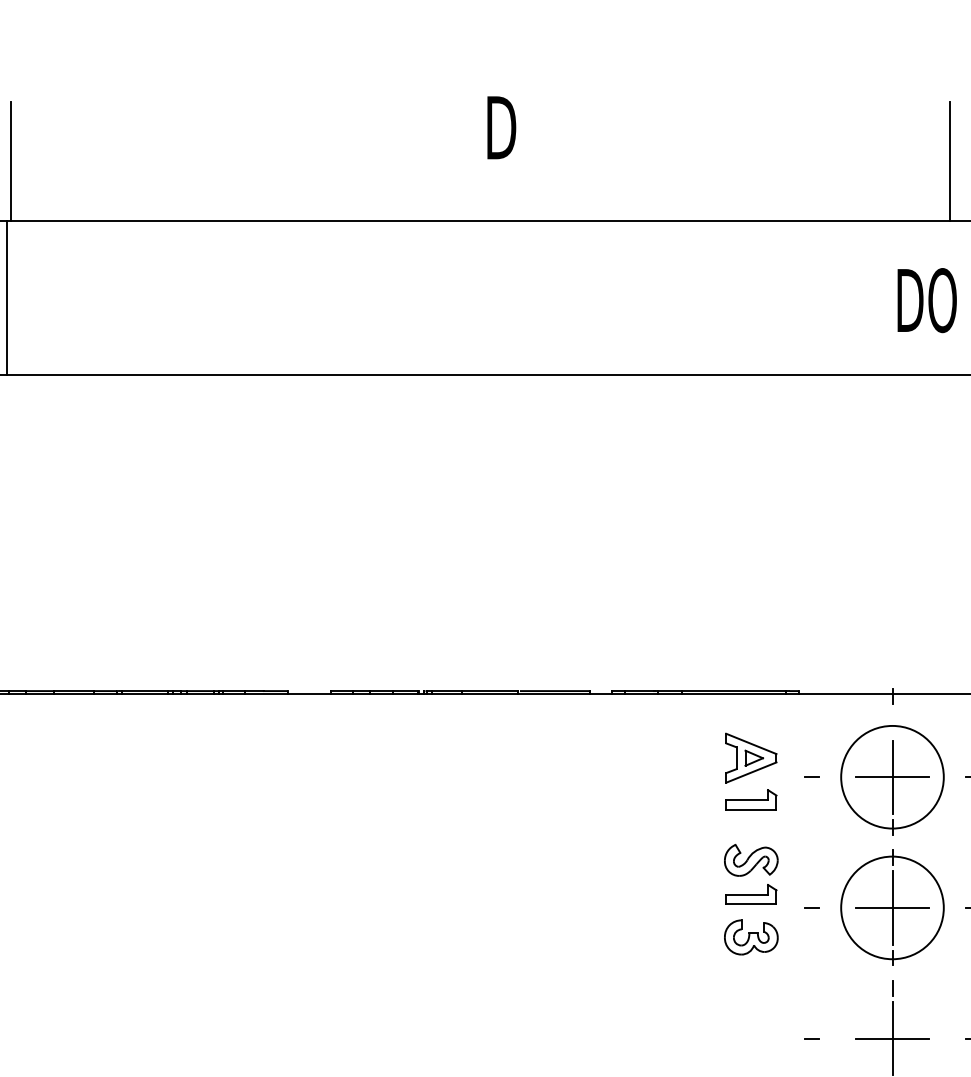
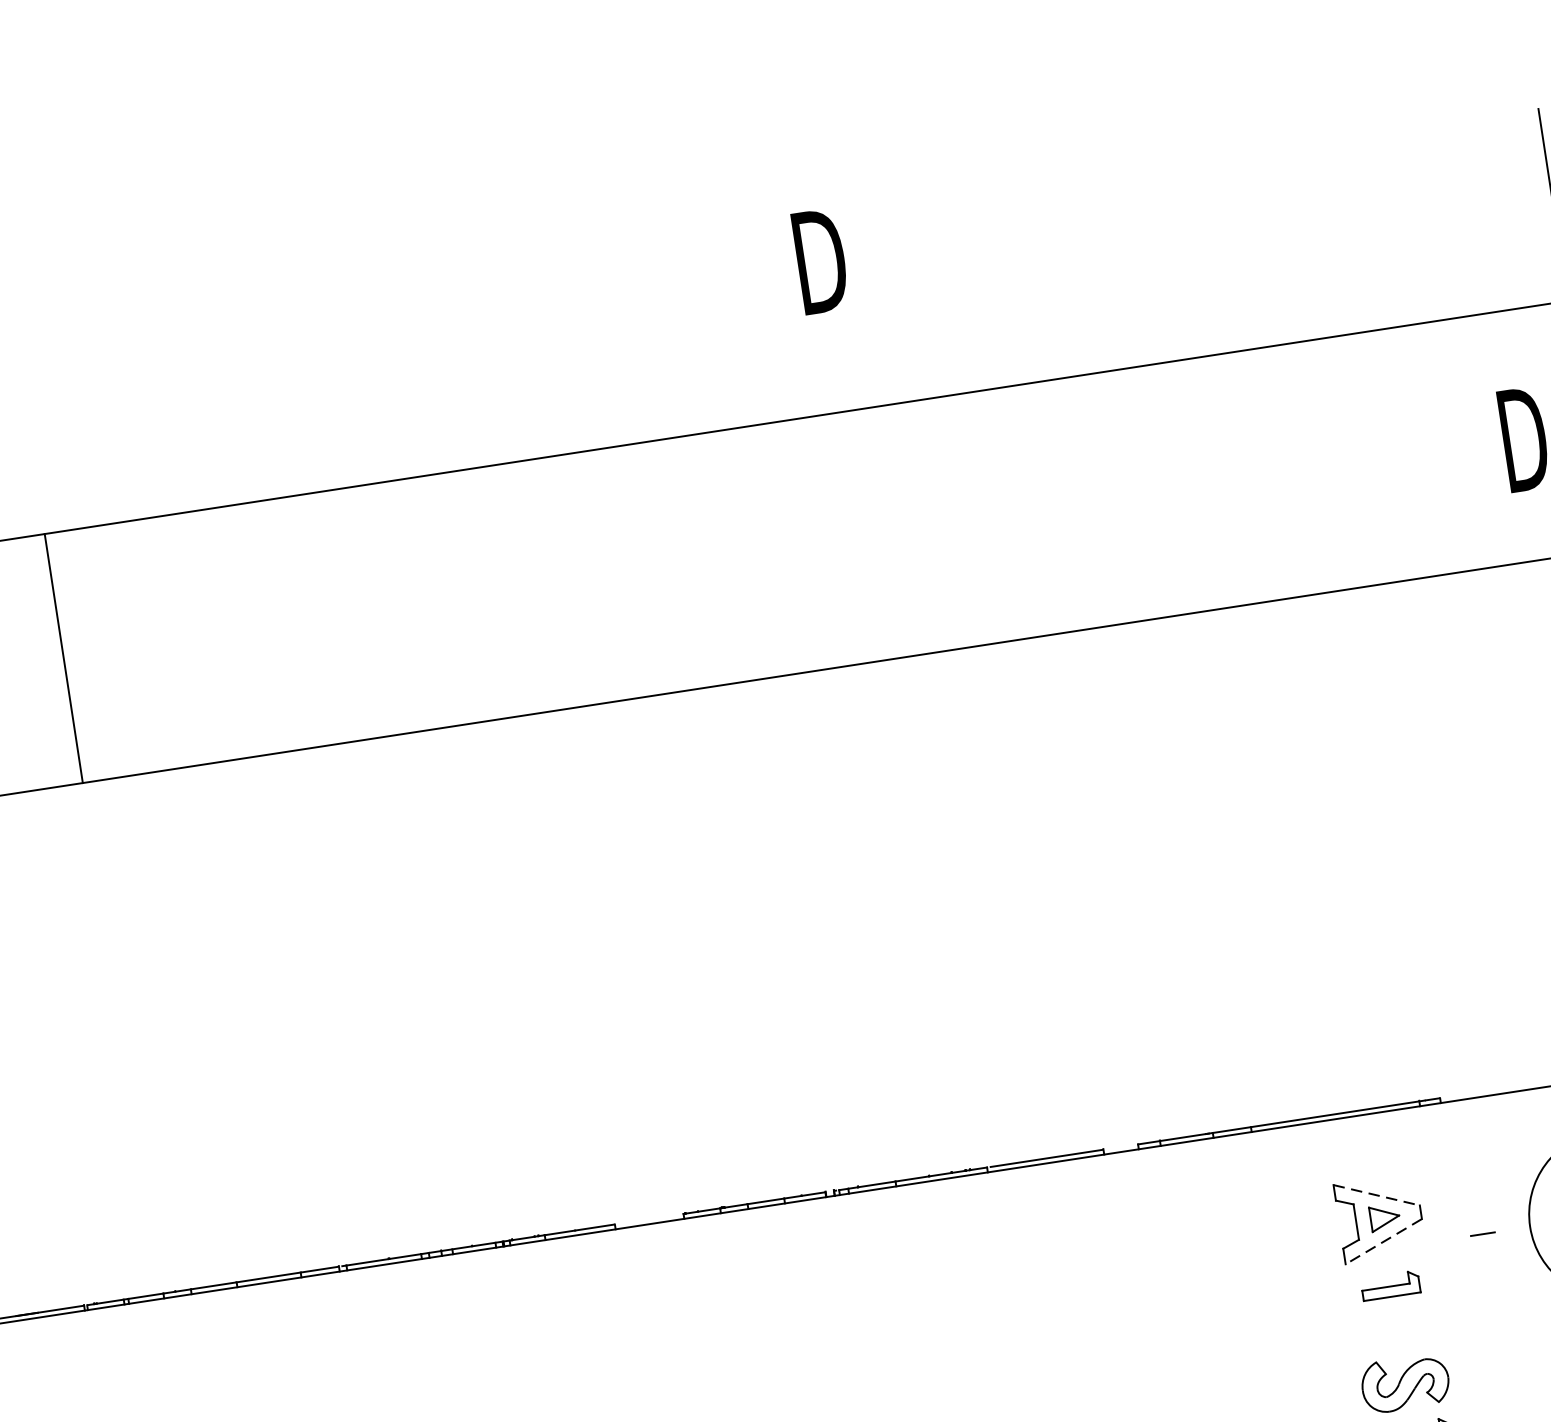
line: (11, 161) -> (36, 436), removed
line: (751, 744) -> (1377, 1196), solid -> dashed
line: (750, 772) -> (1382, 1241), solid -> dashed
part: (751, 799) -> (1390, 1285), size x0.7

